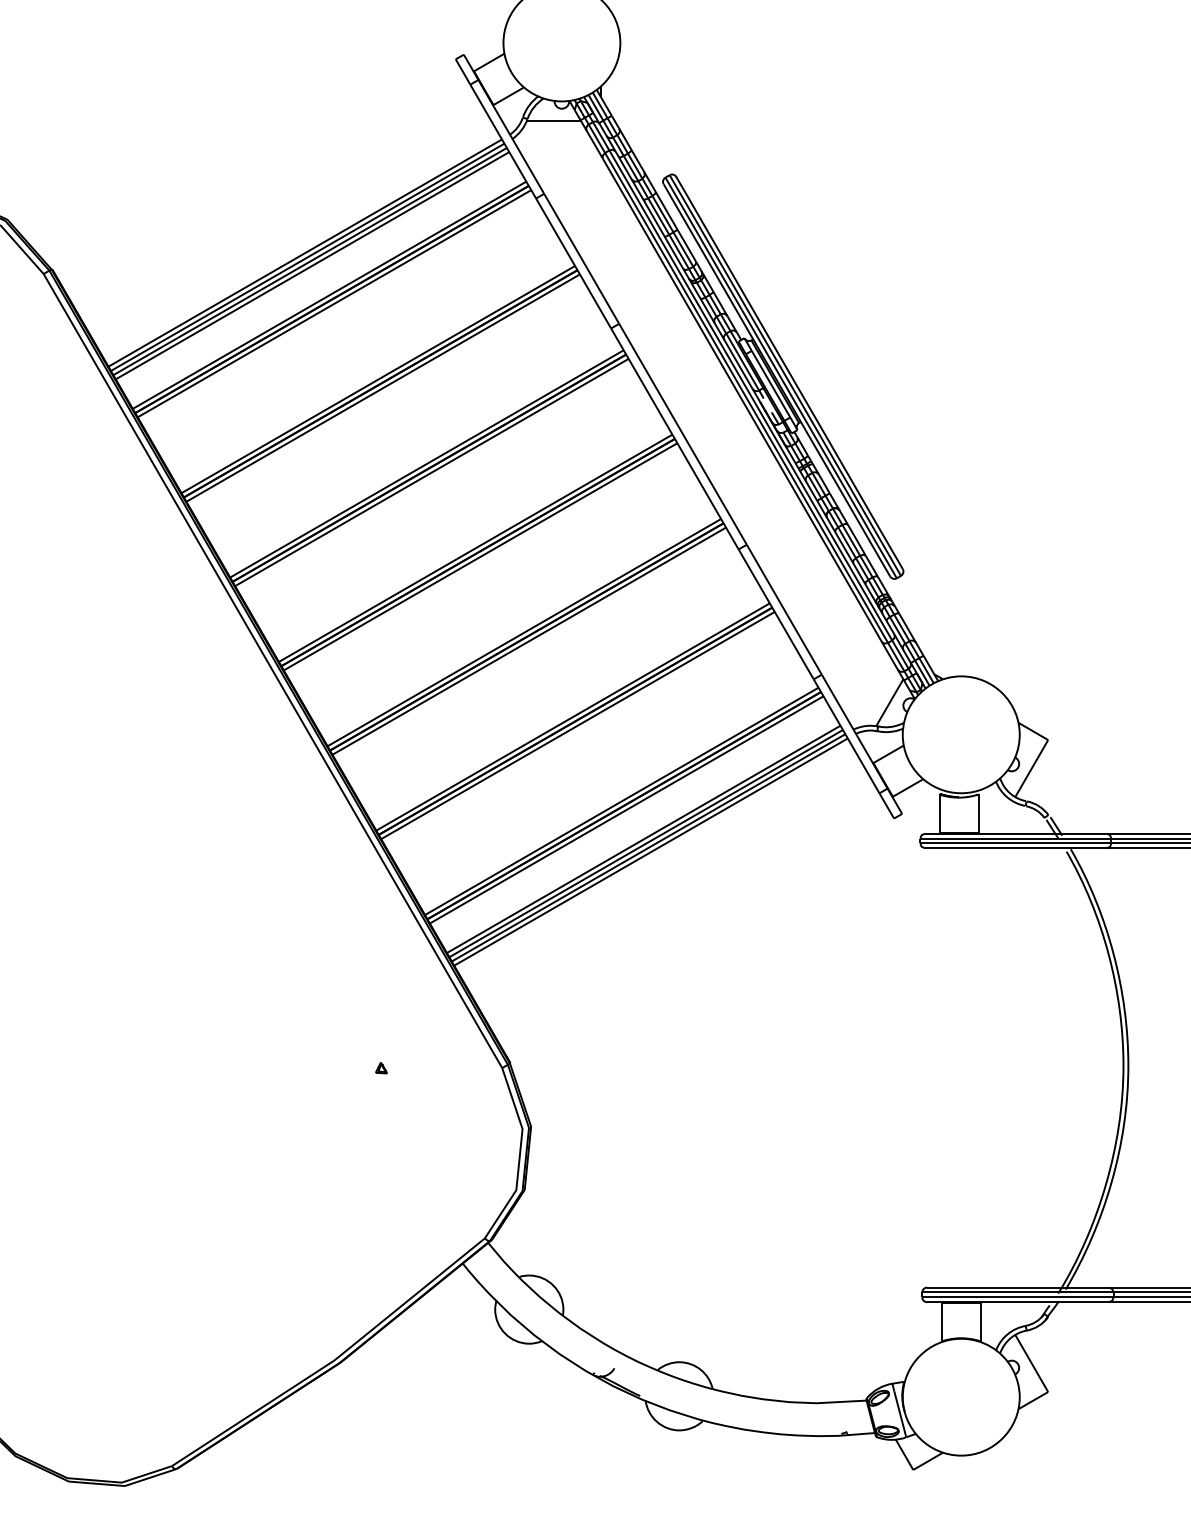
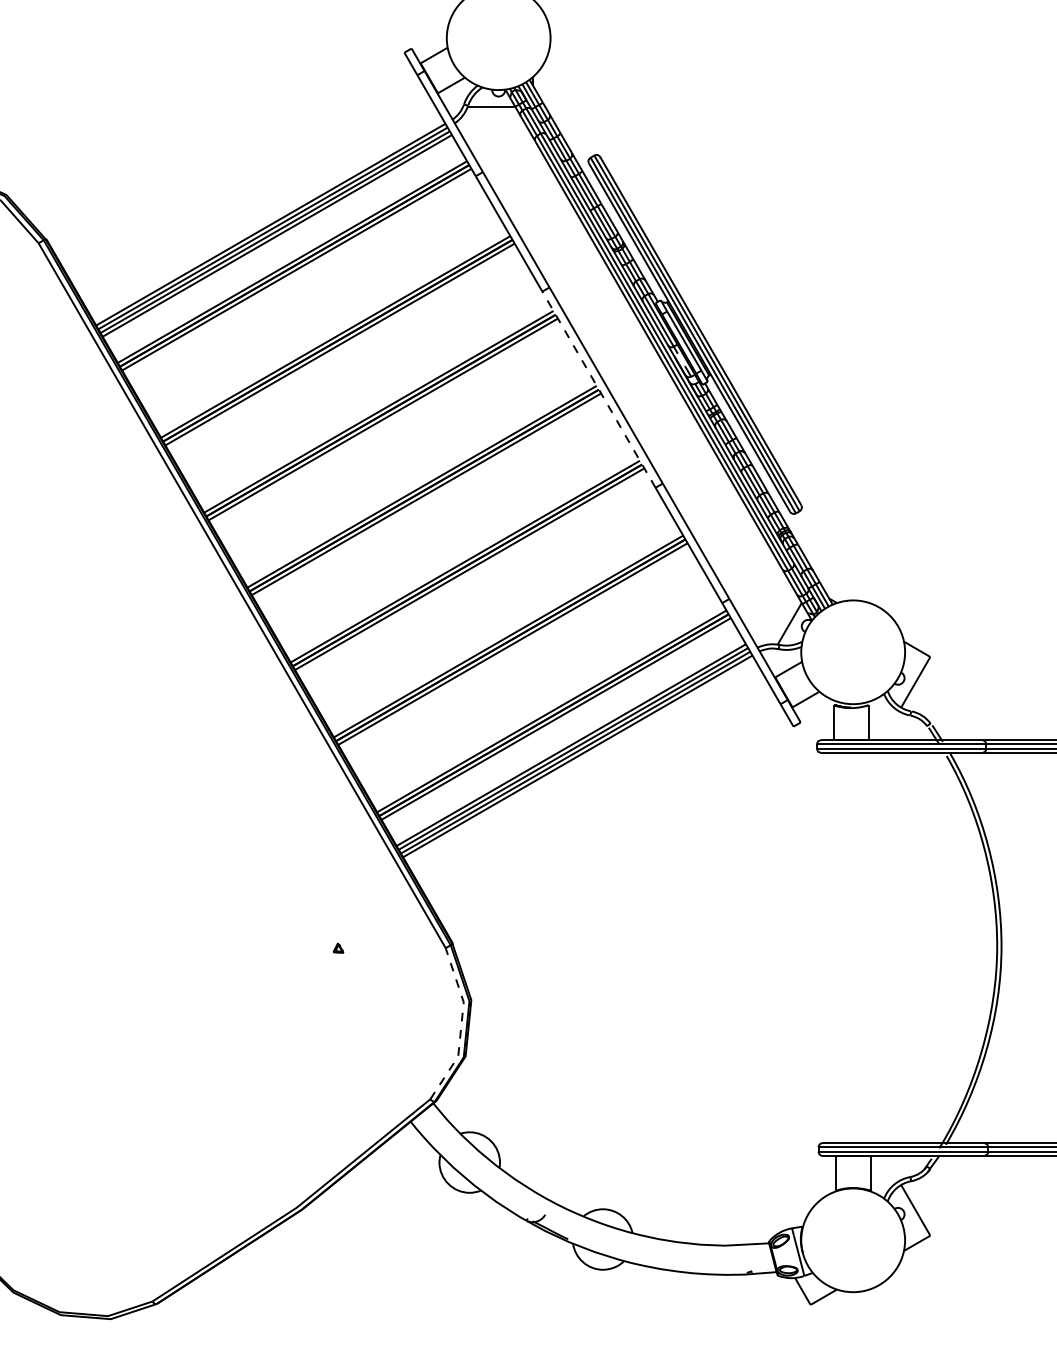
line: (674, 438) -> (598, 389), solid -> dashed
line: (519, 1155) -> (461, 1025), solid -> dashed

